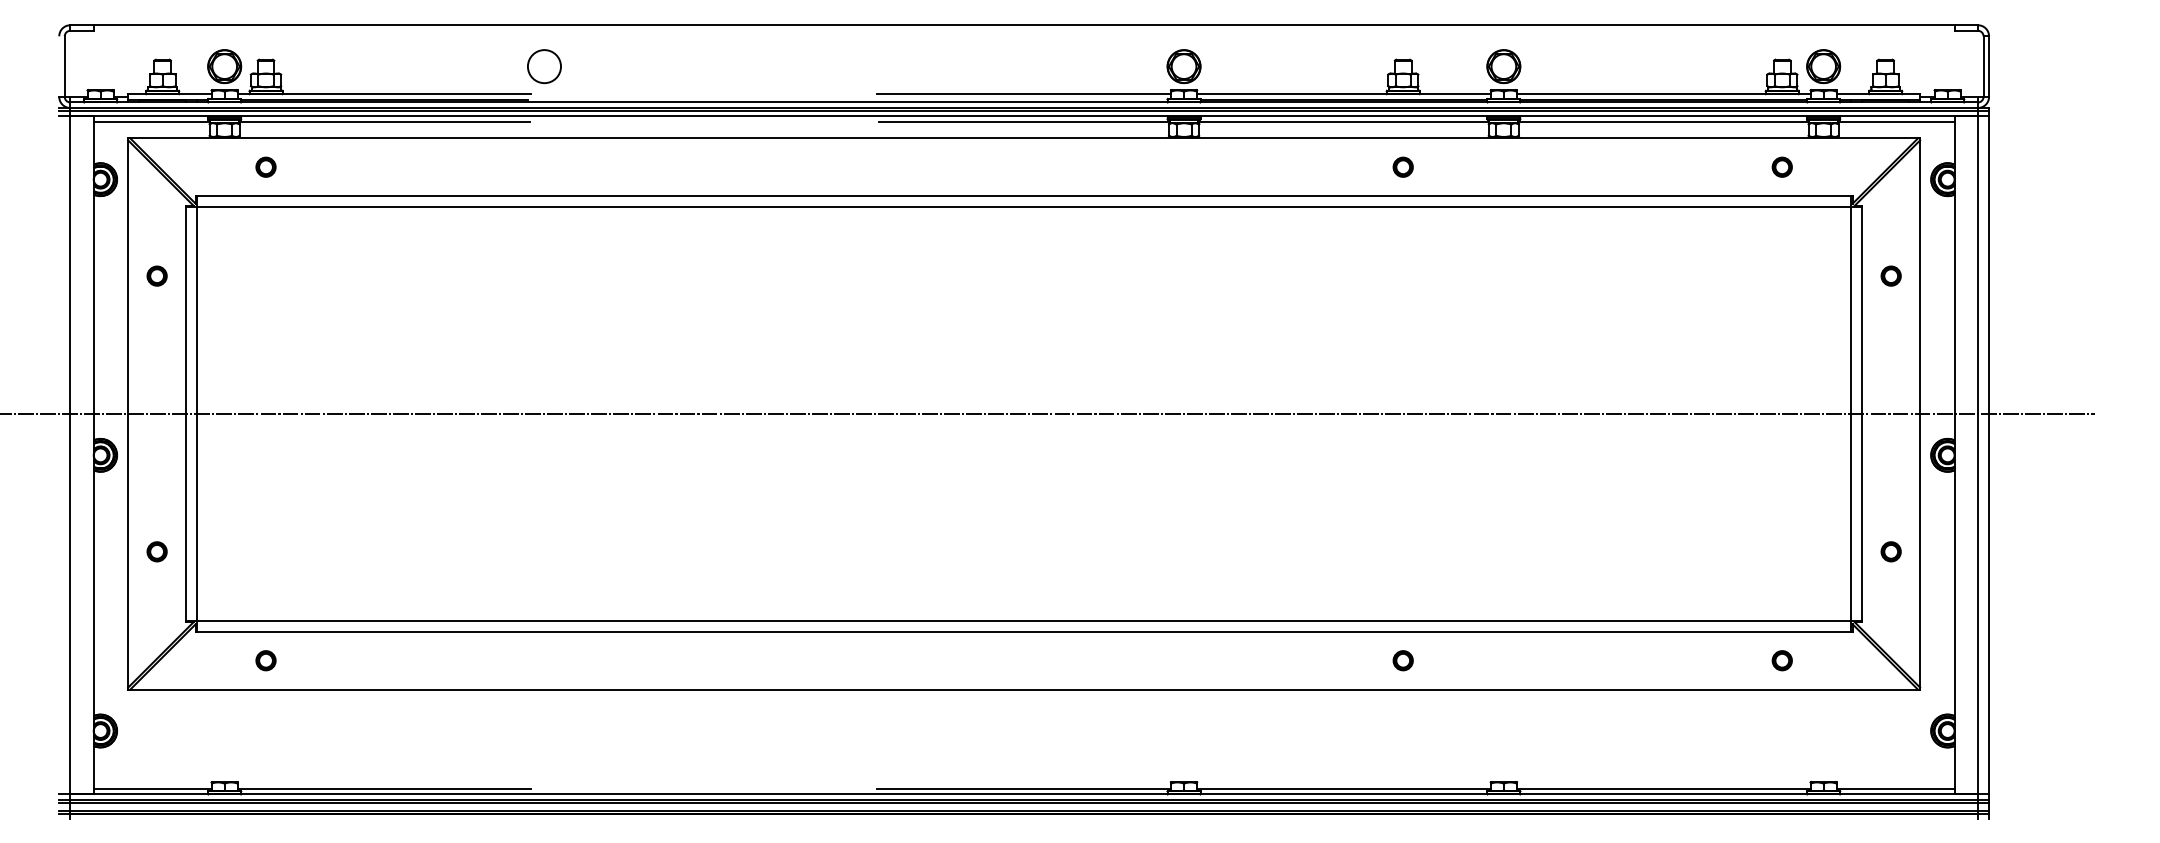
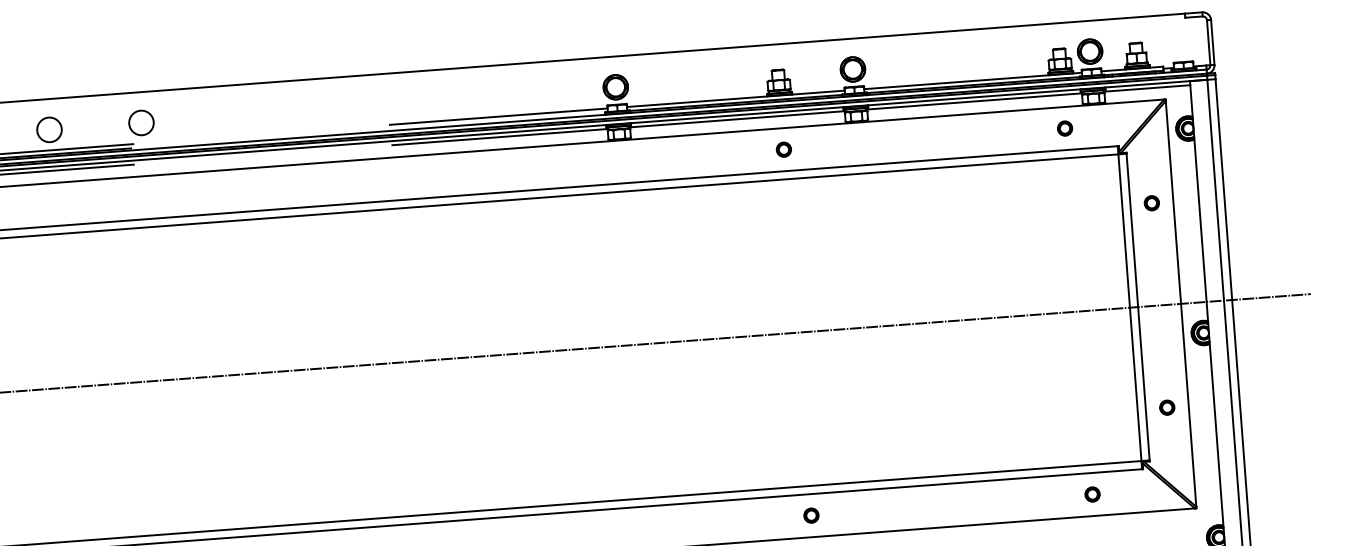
circle: (420, 66) -> (49, 129), added

